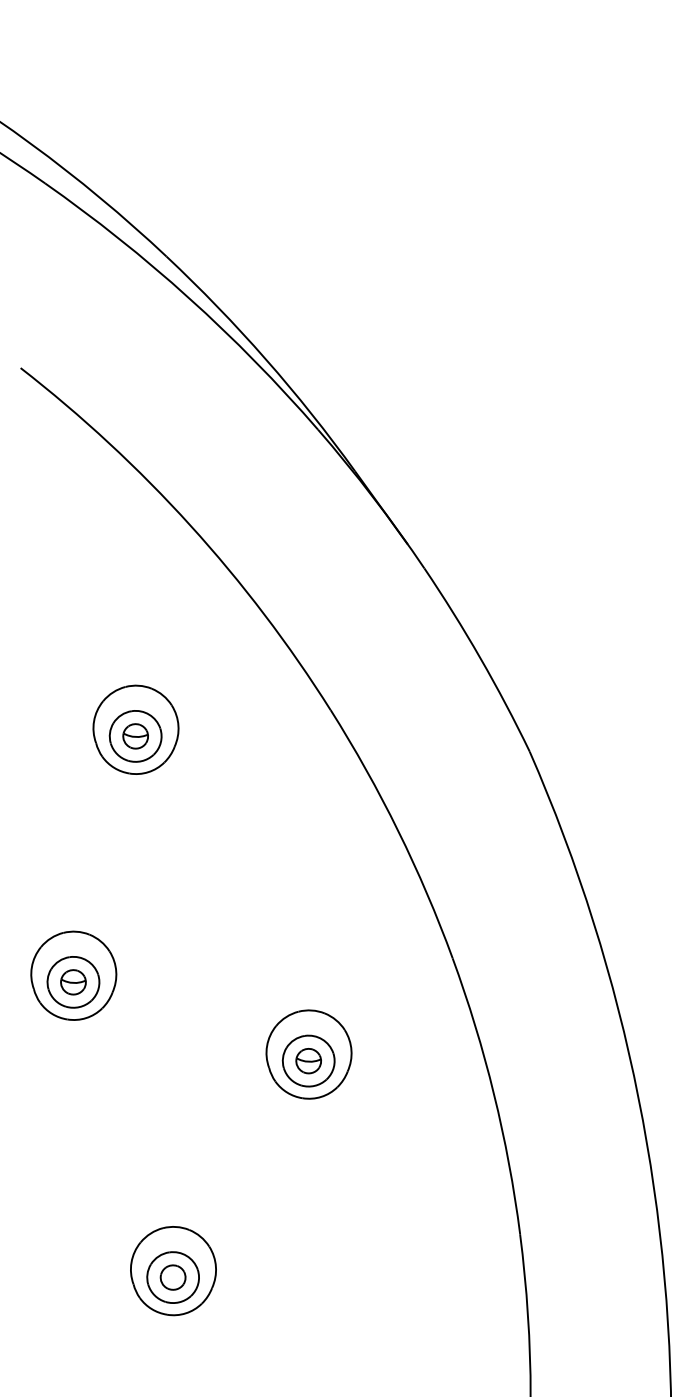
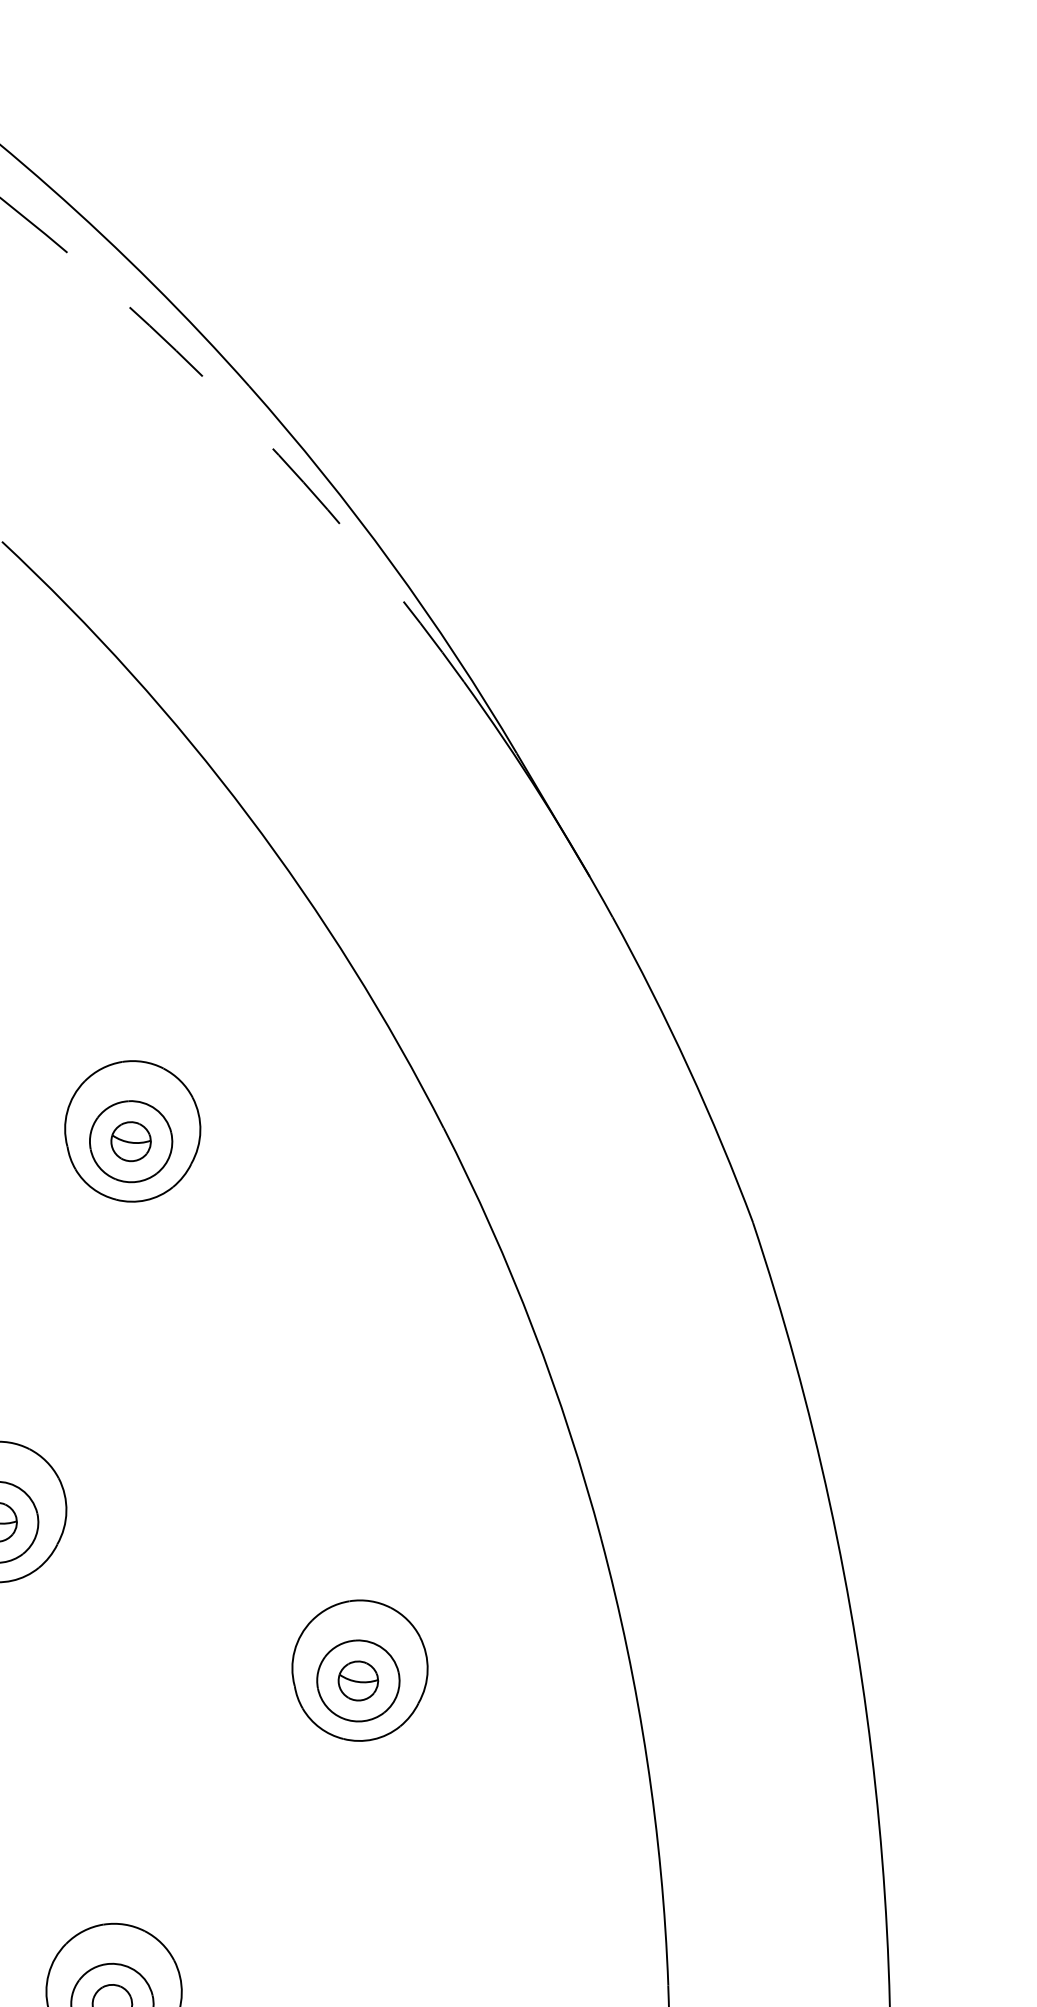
arc: (189, 298) -> (279, 455), solid -> dashed

